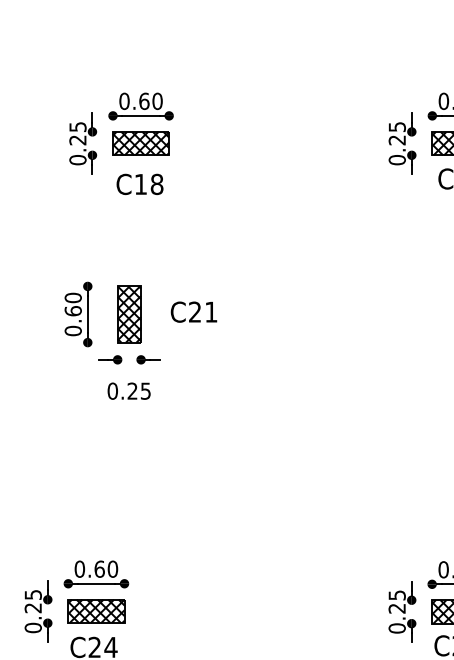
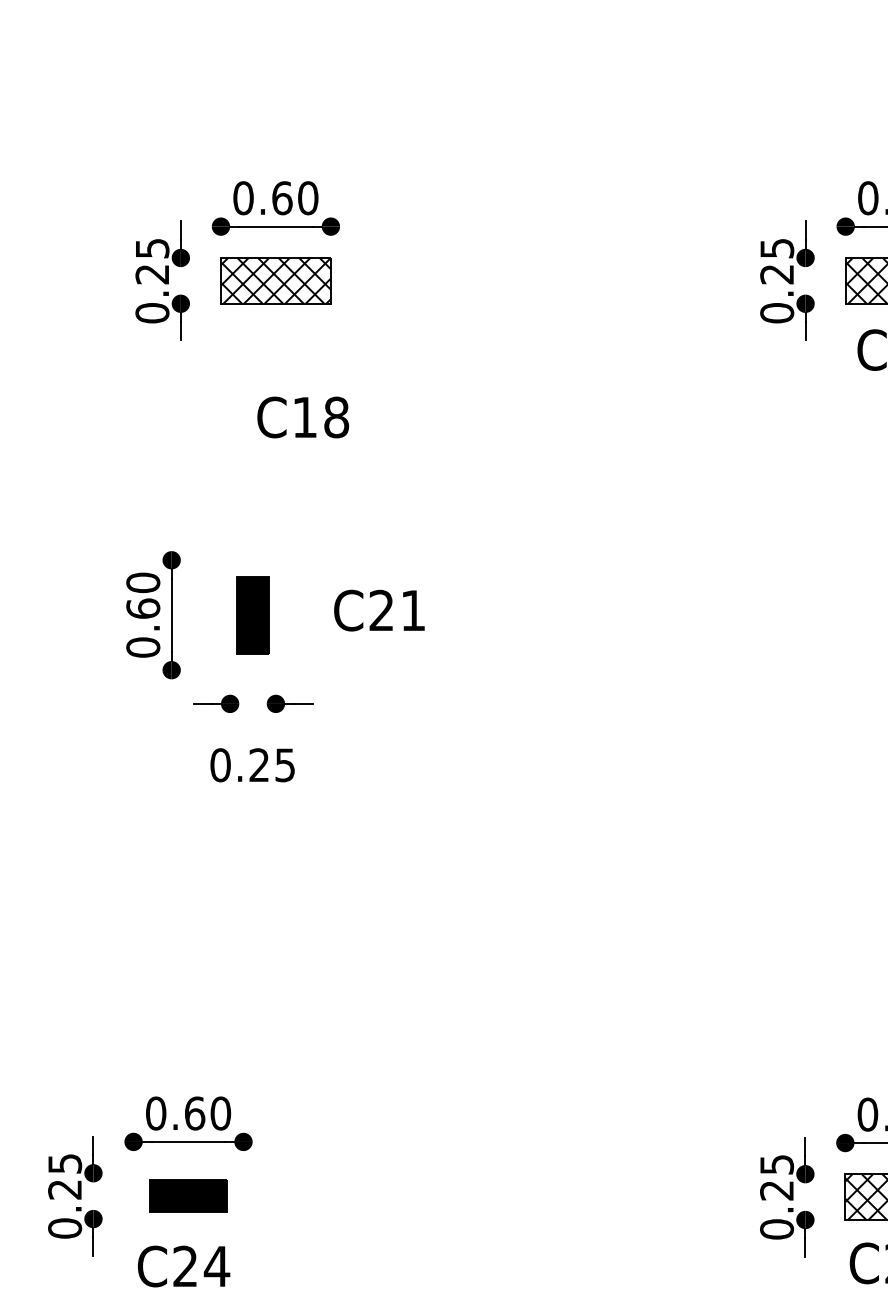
text: (139, 184) -> (302, 417), moved
part: (129, 314) -> (253, 615), size x0.7
part: (96, 611) -> (188, 1196), size x0.7

